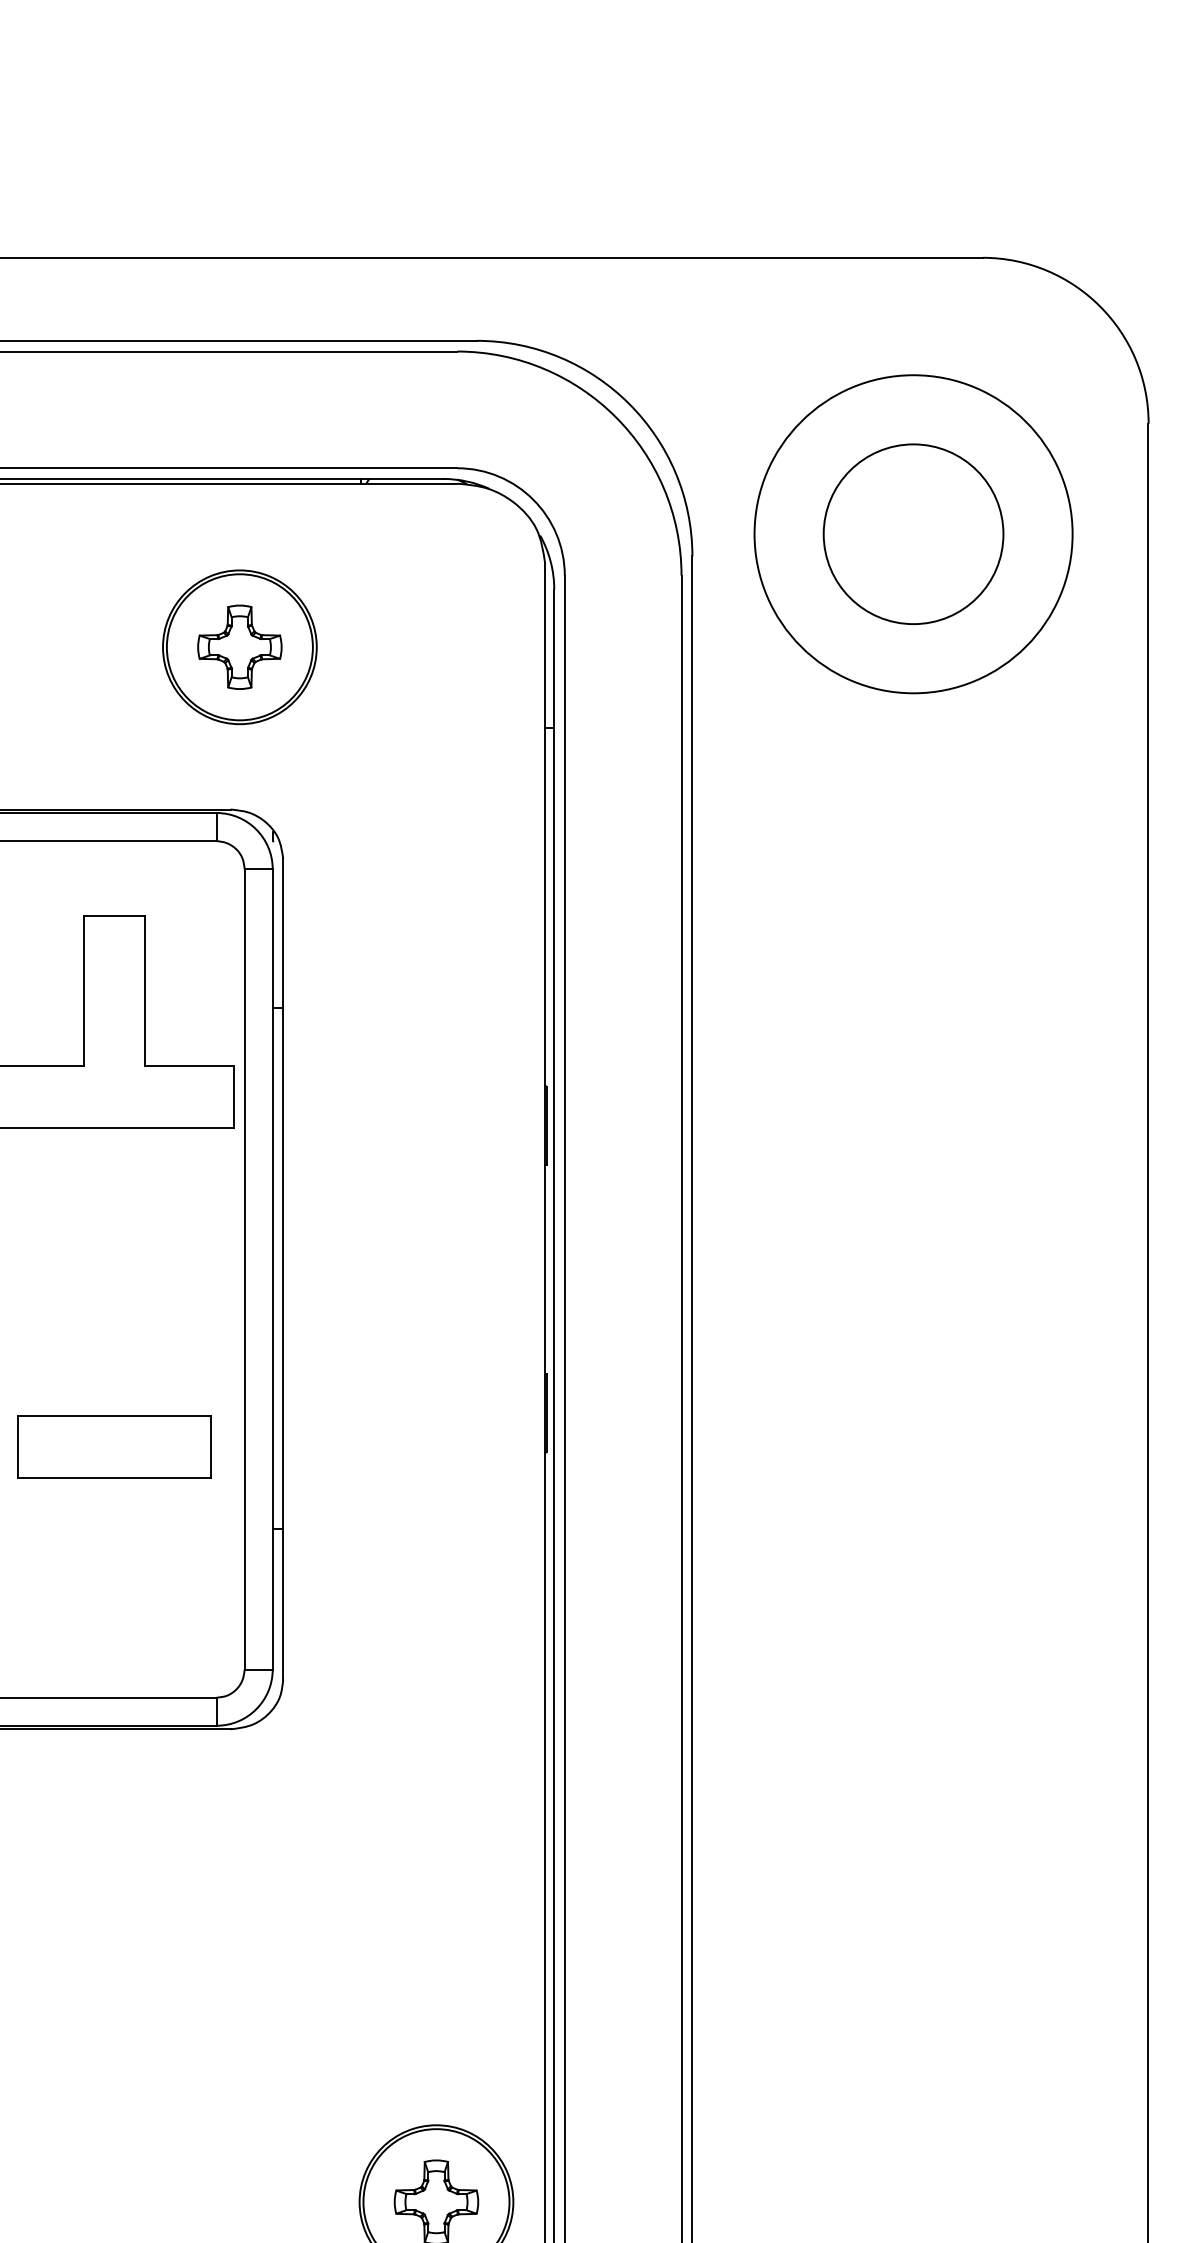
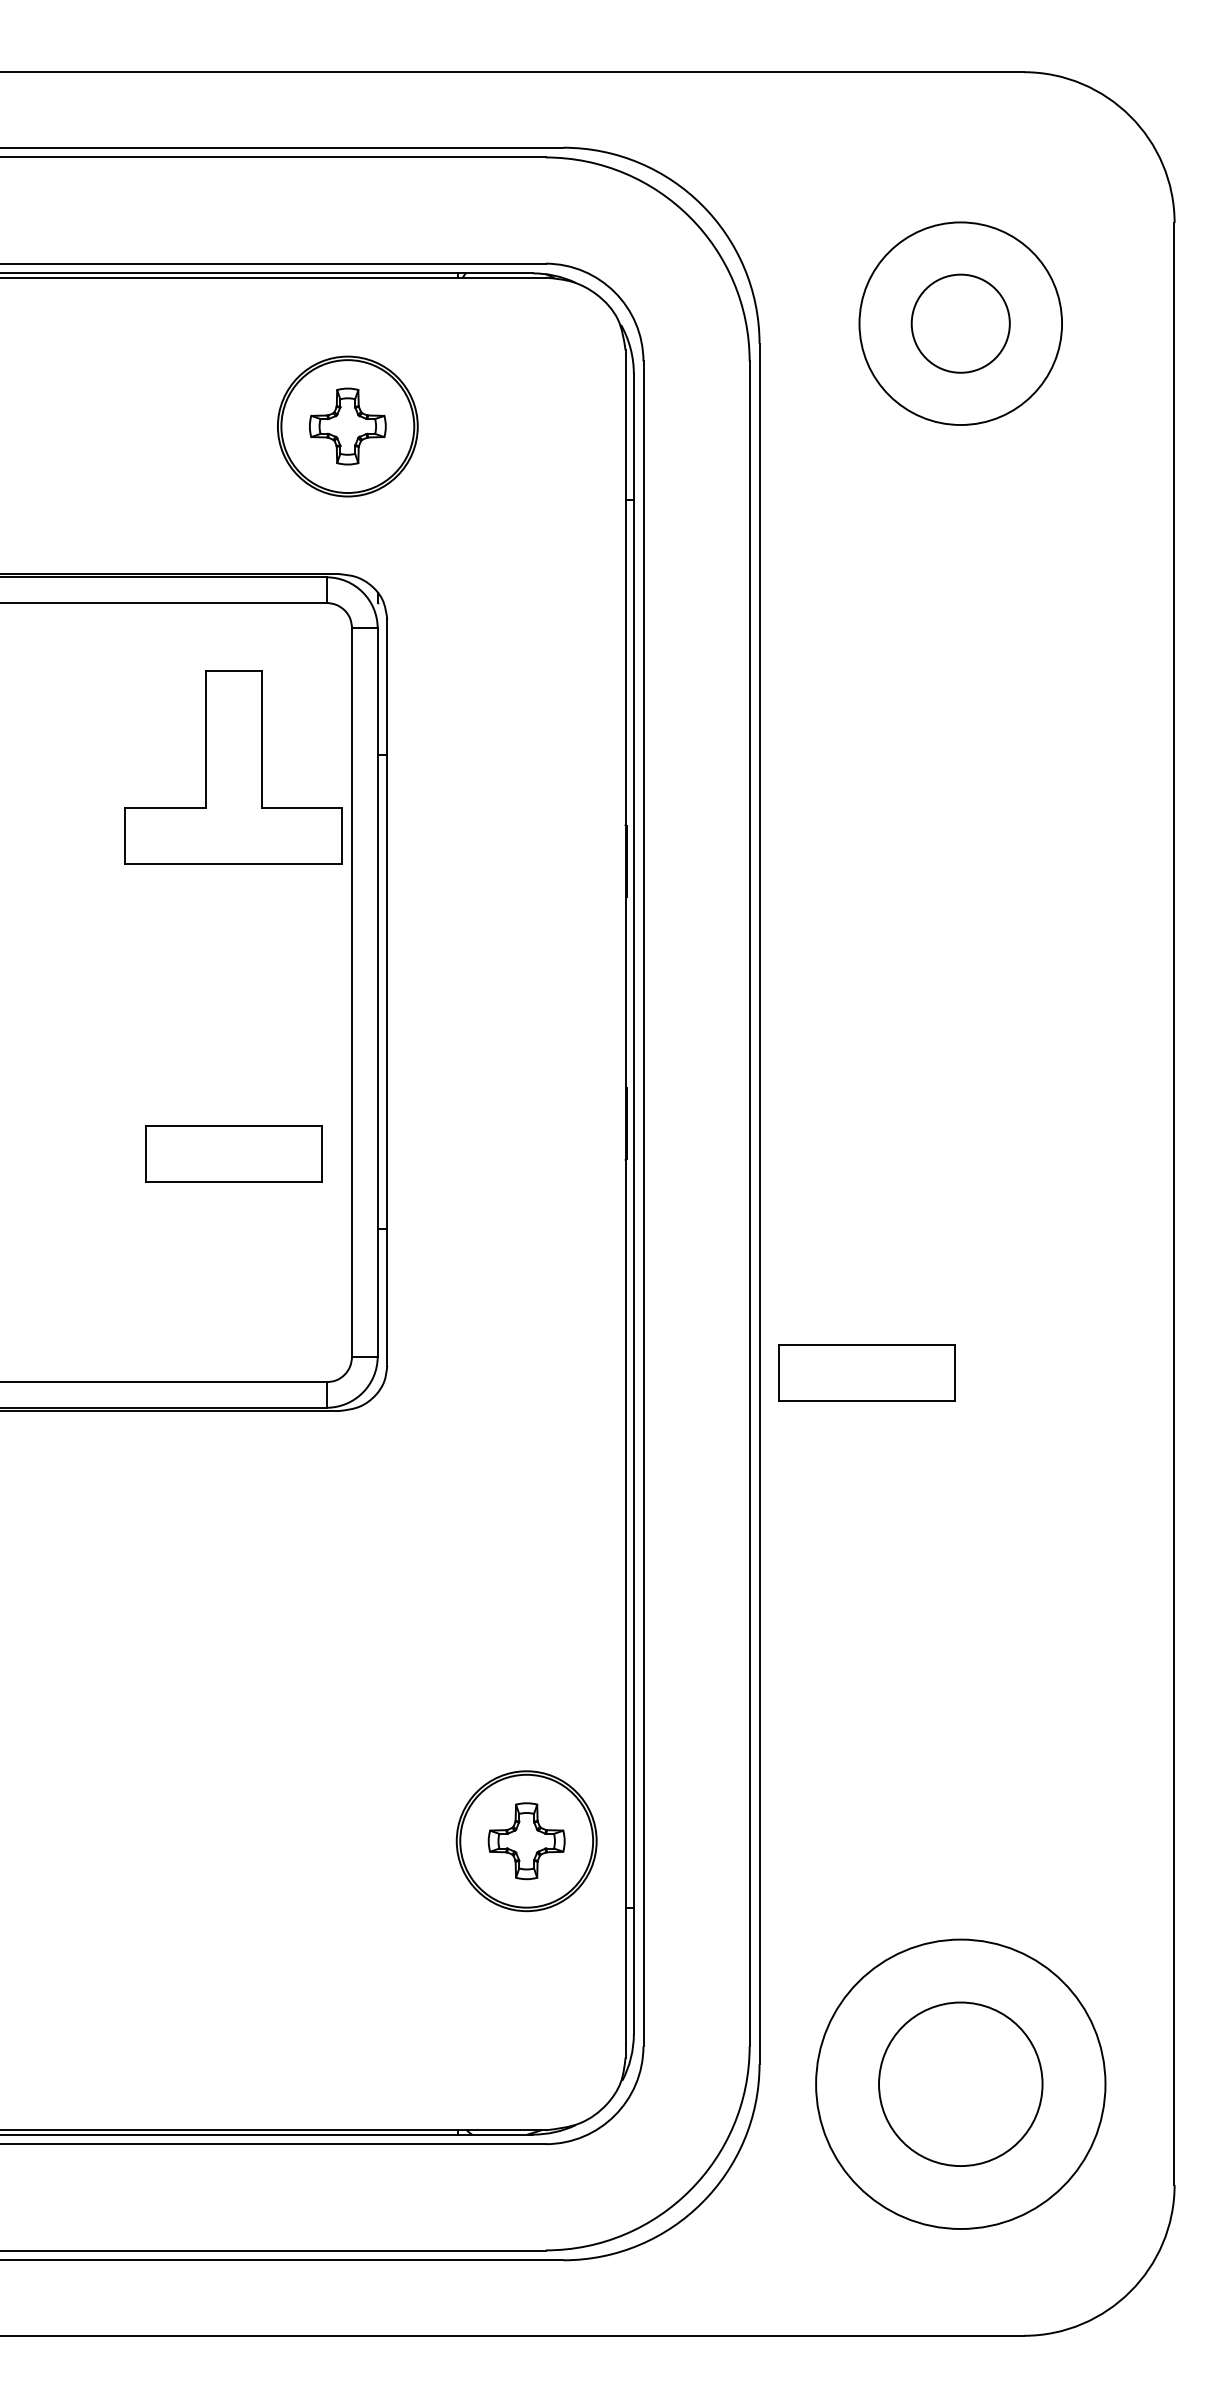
circle: (913, 534) -> (960, 323), size x0.6
circle: (913, 534) -> (960, 323), size x0.7
part: (809, 1686) -> (866, 1372), added

